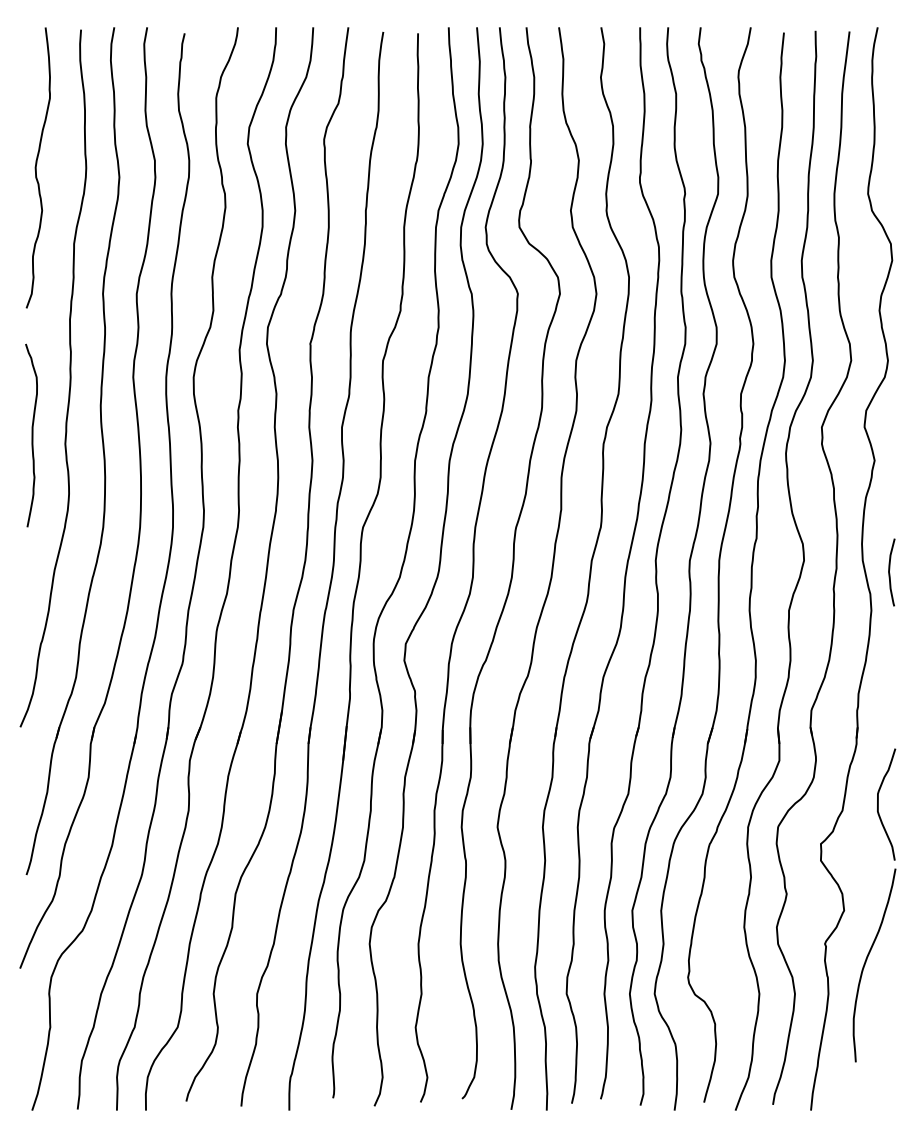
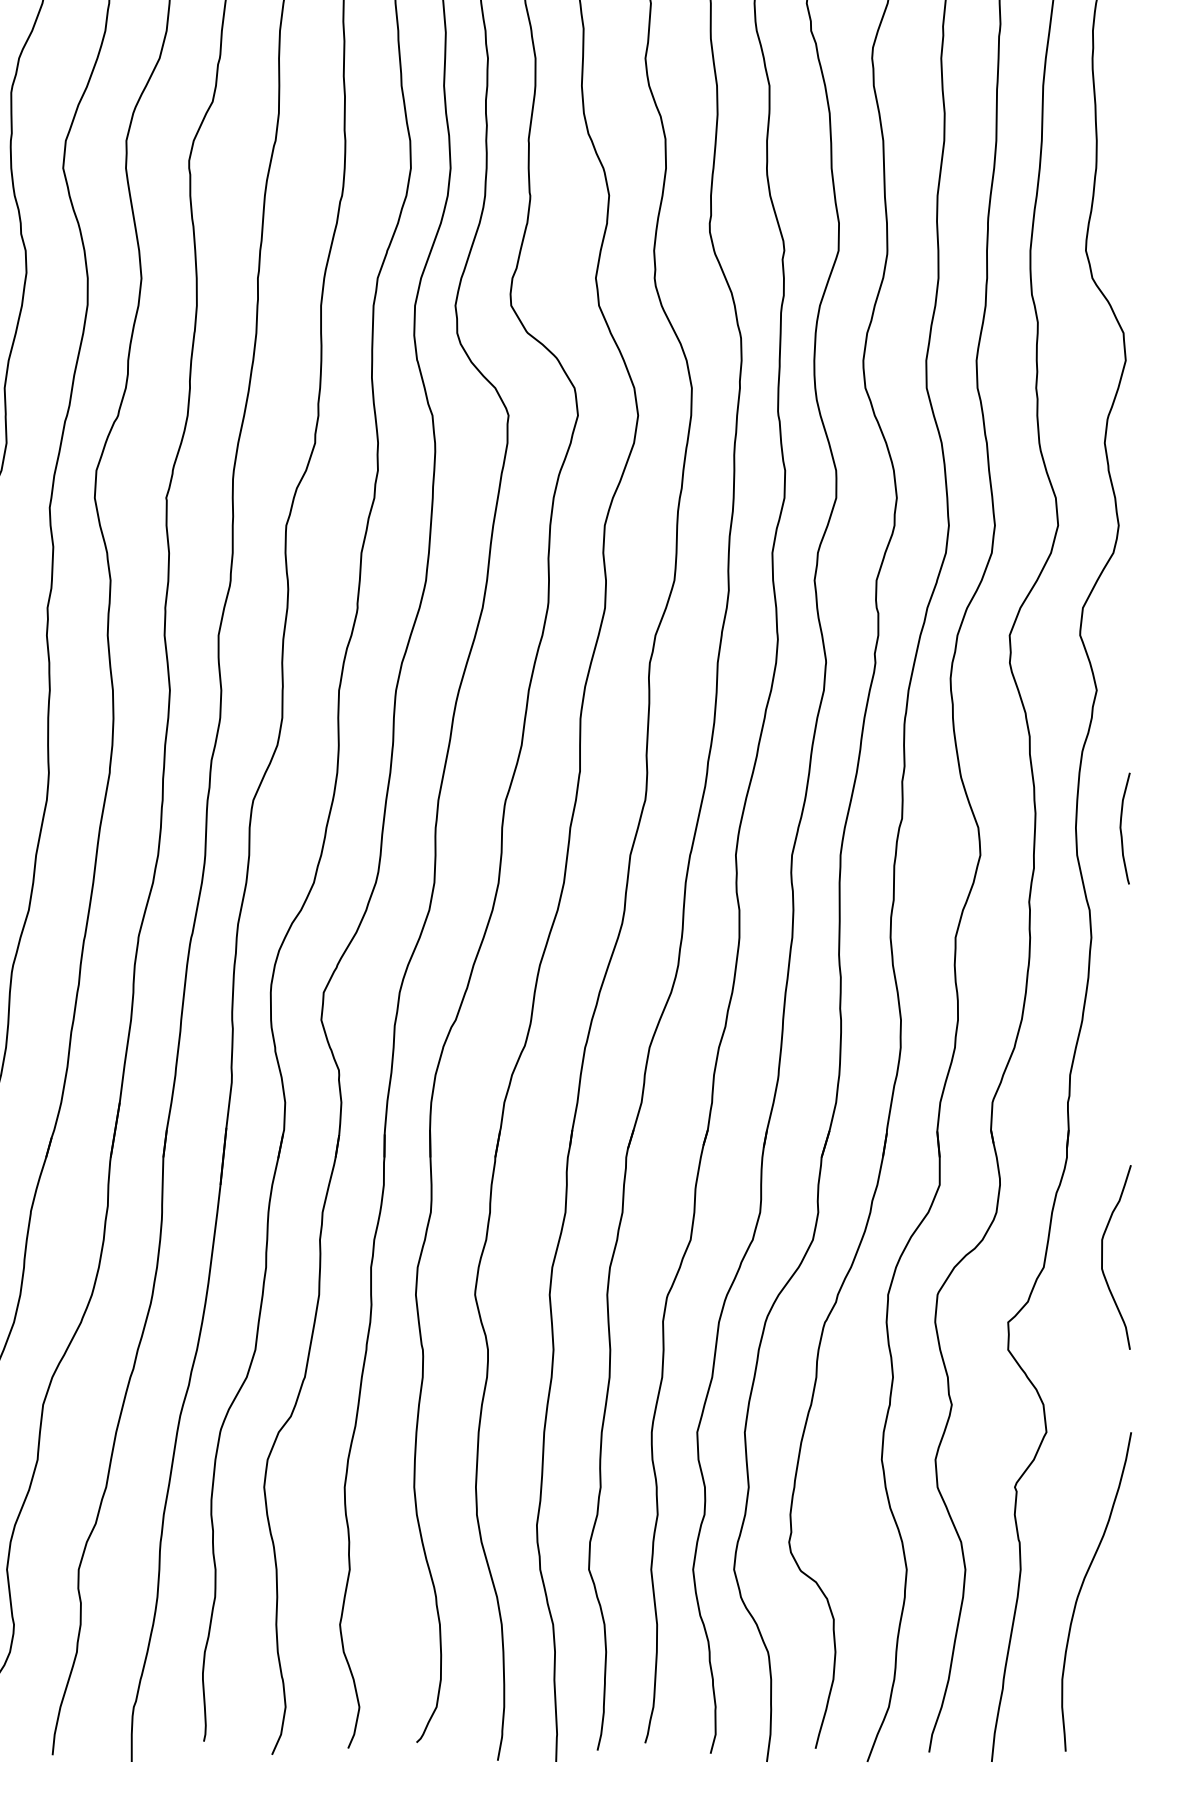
curve: (890, 573) -> (1122, 830), moved
curve: (866, 962) -> (1083, 1587), moved

